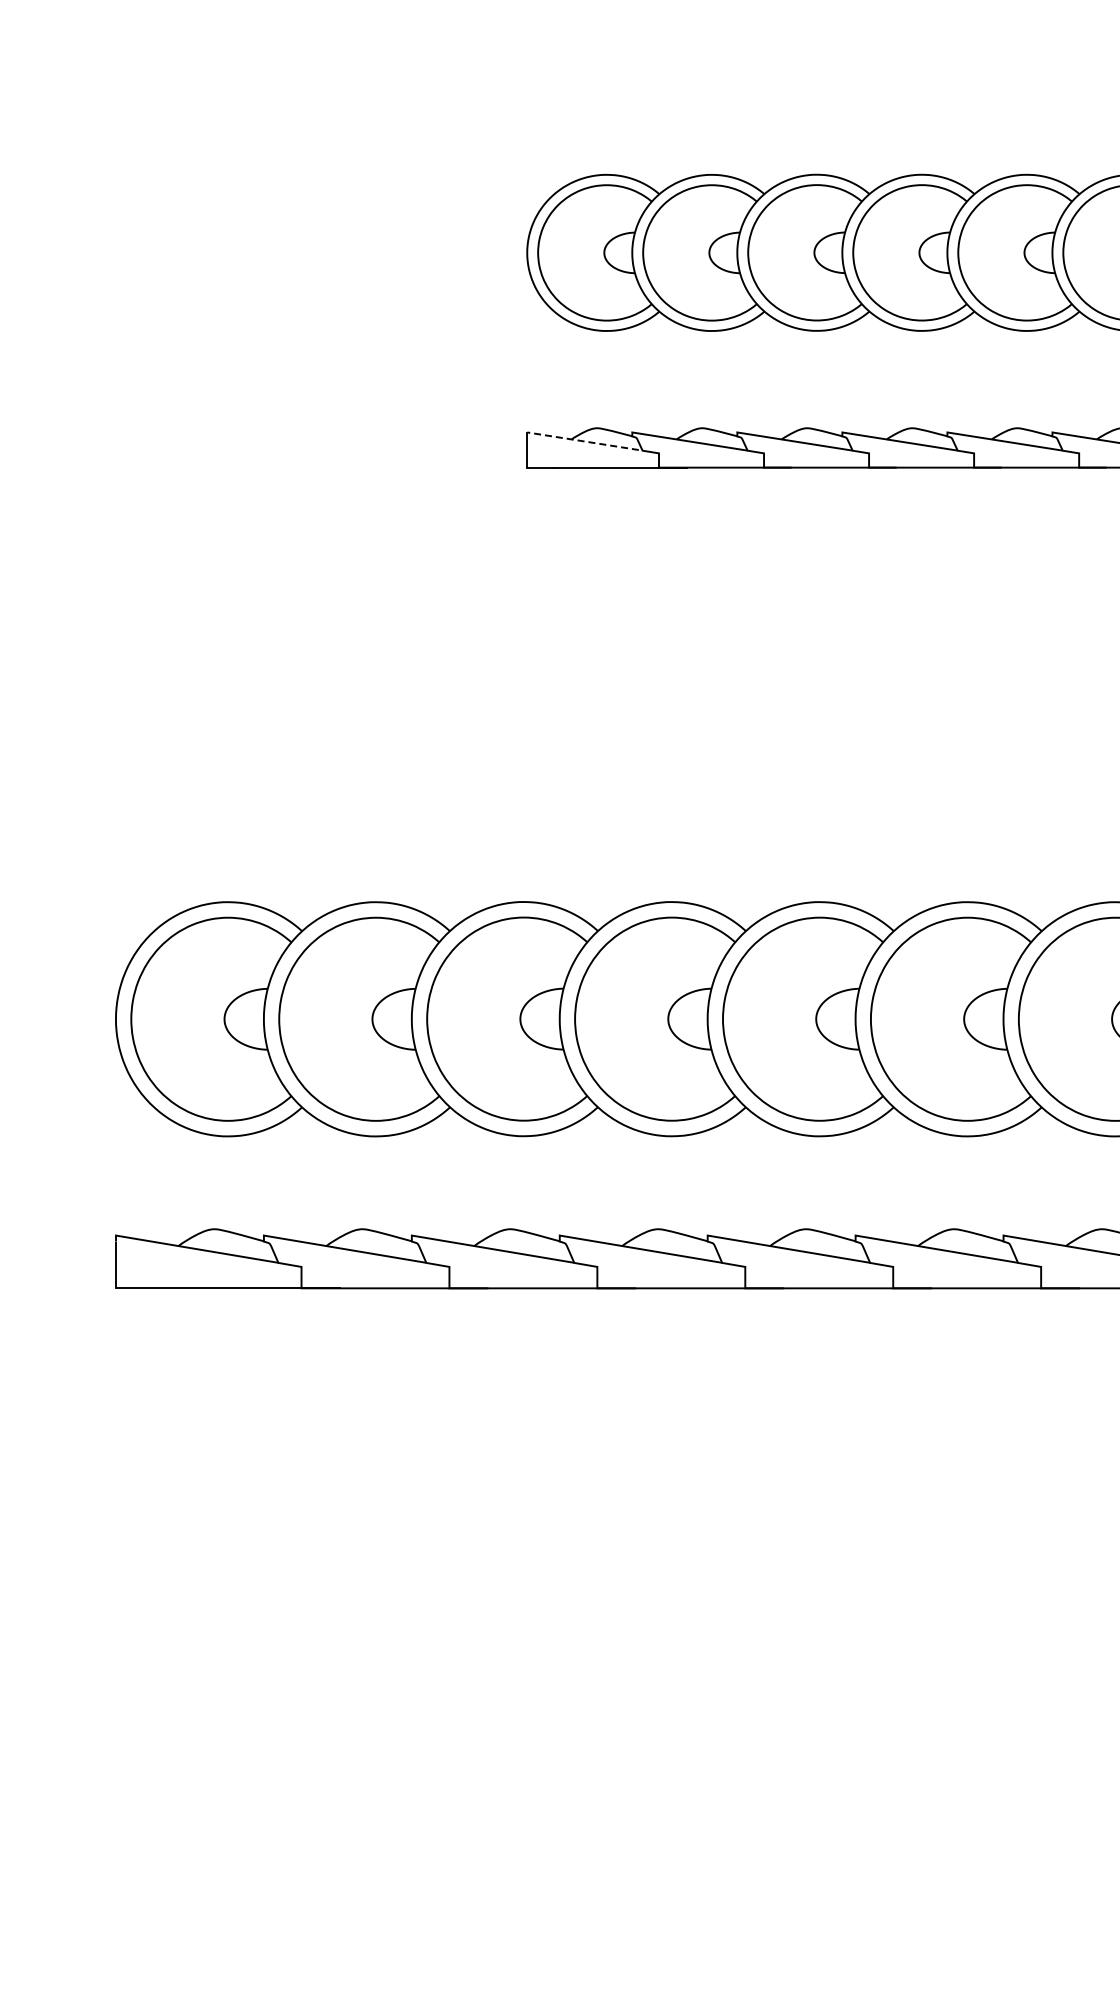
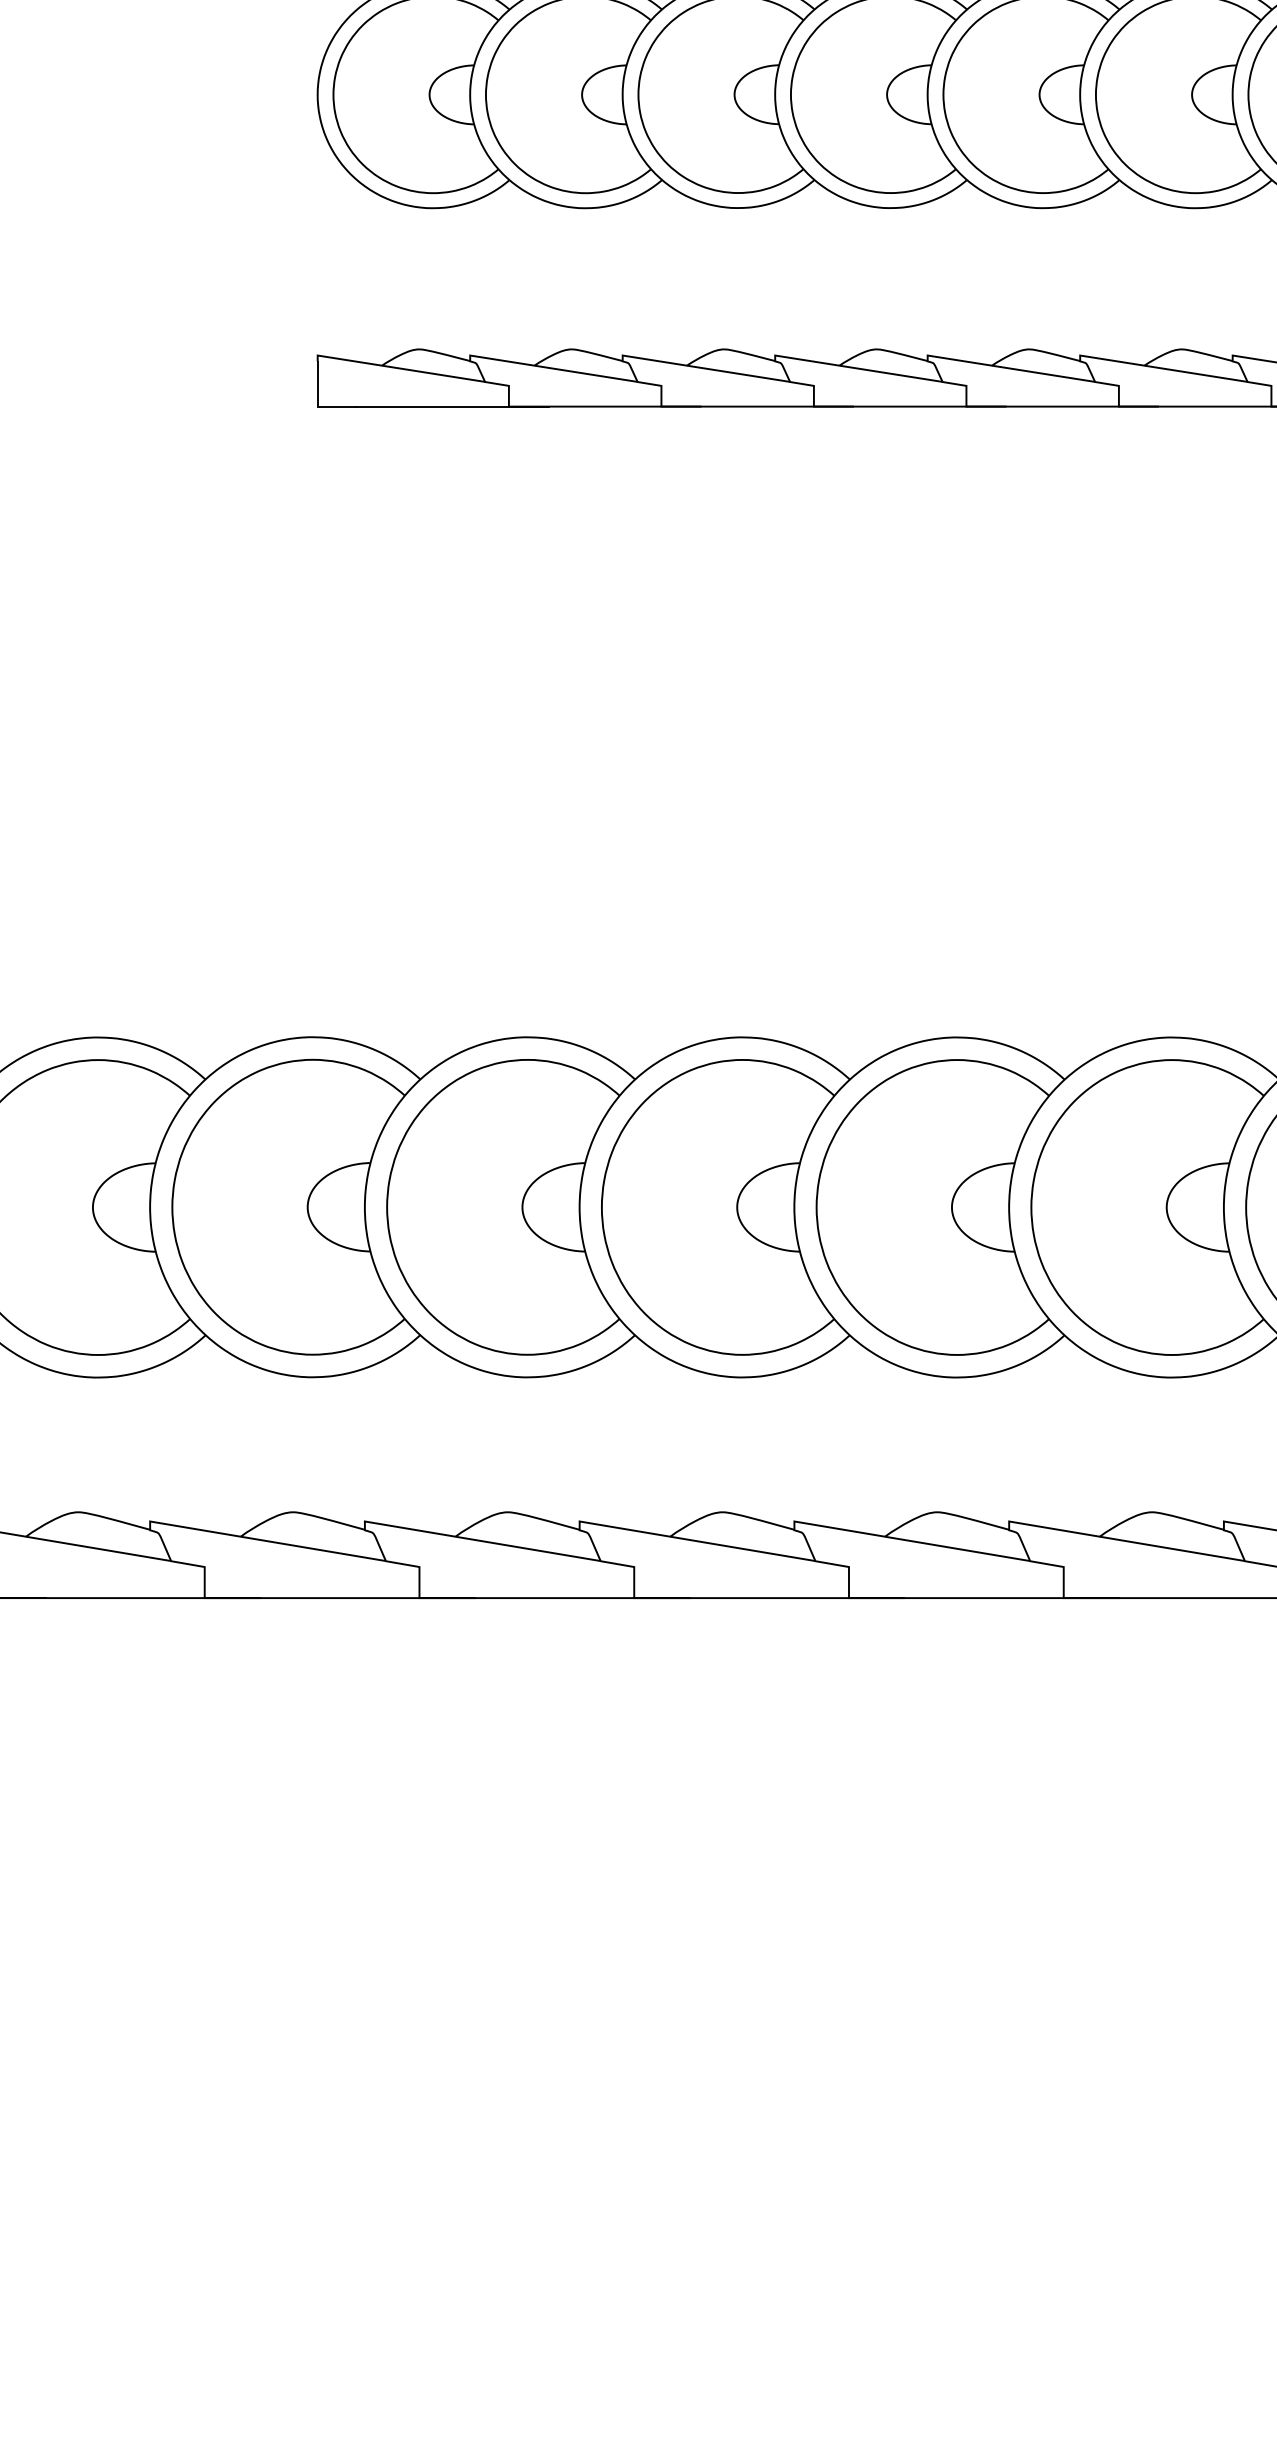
line: (582, 441) -> (397, 368), dashed -> solid

